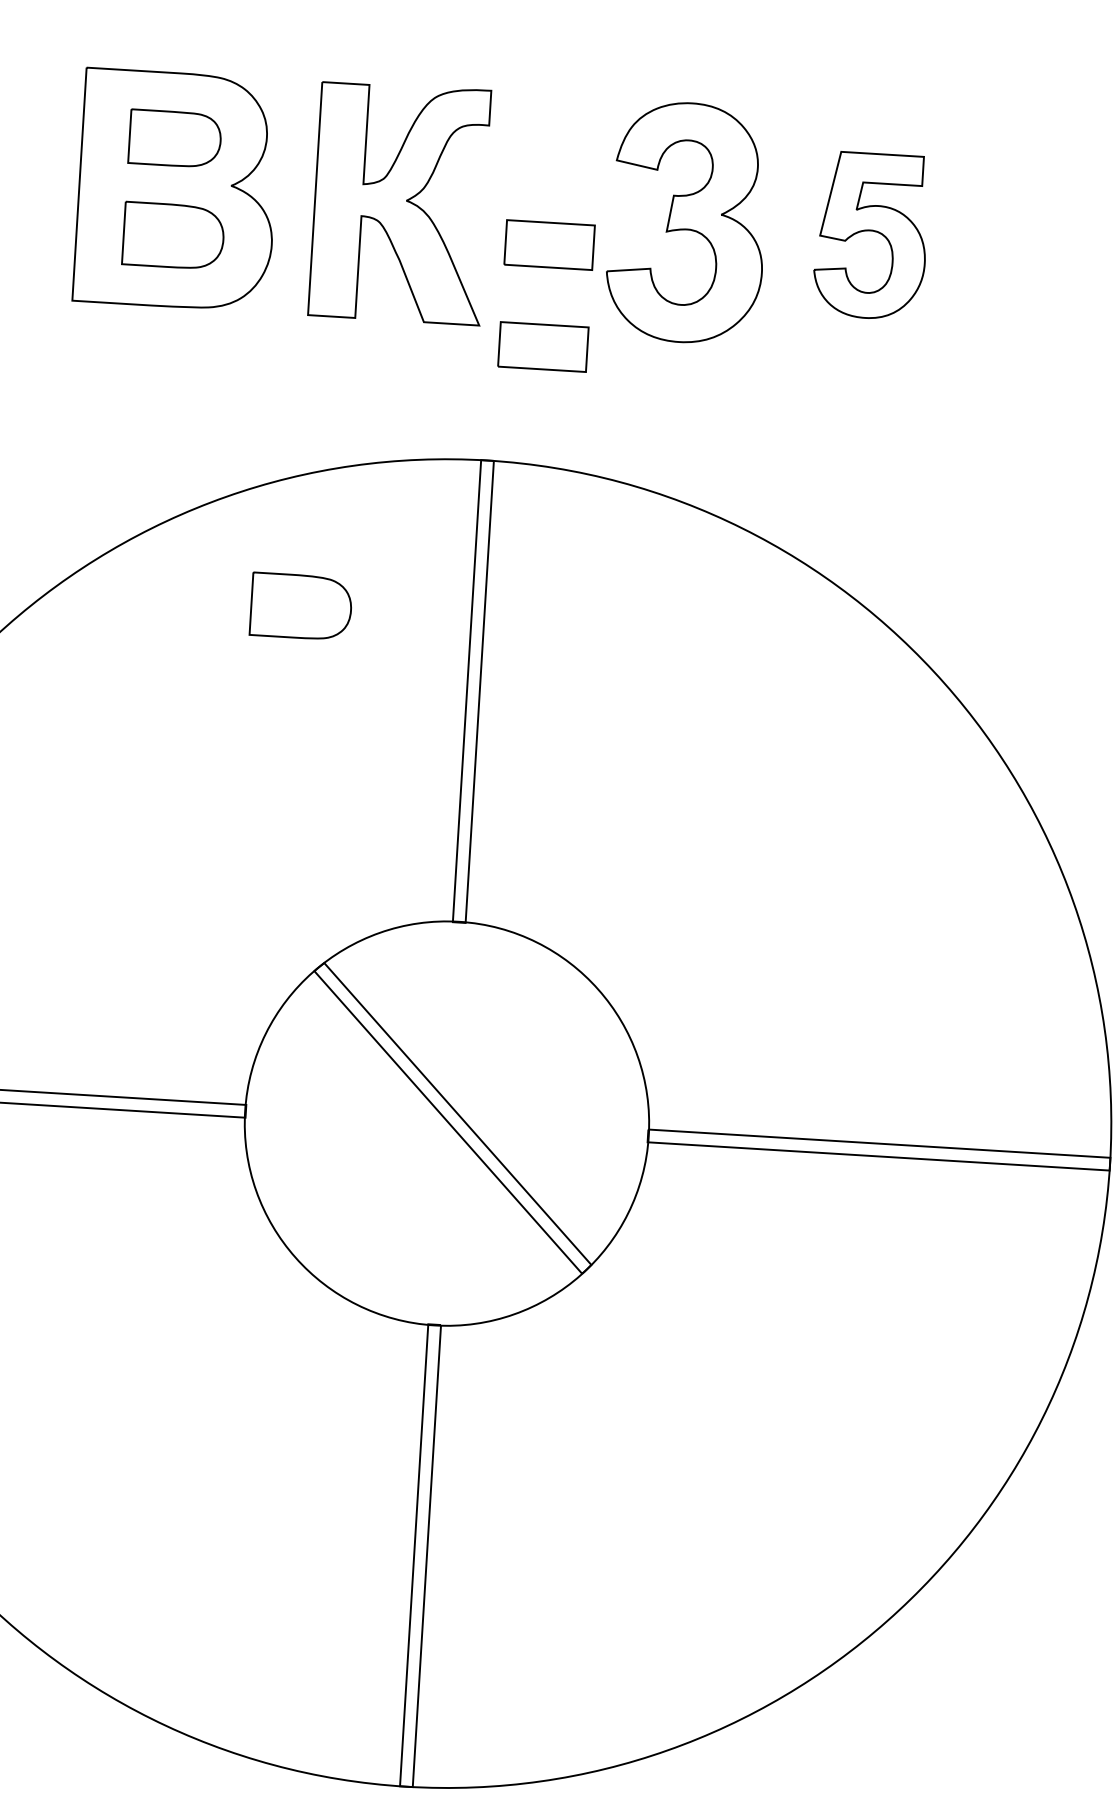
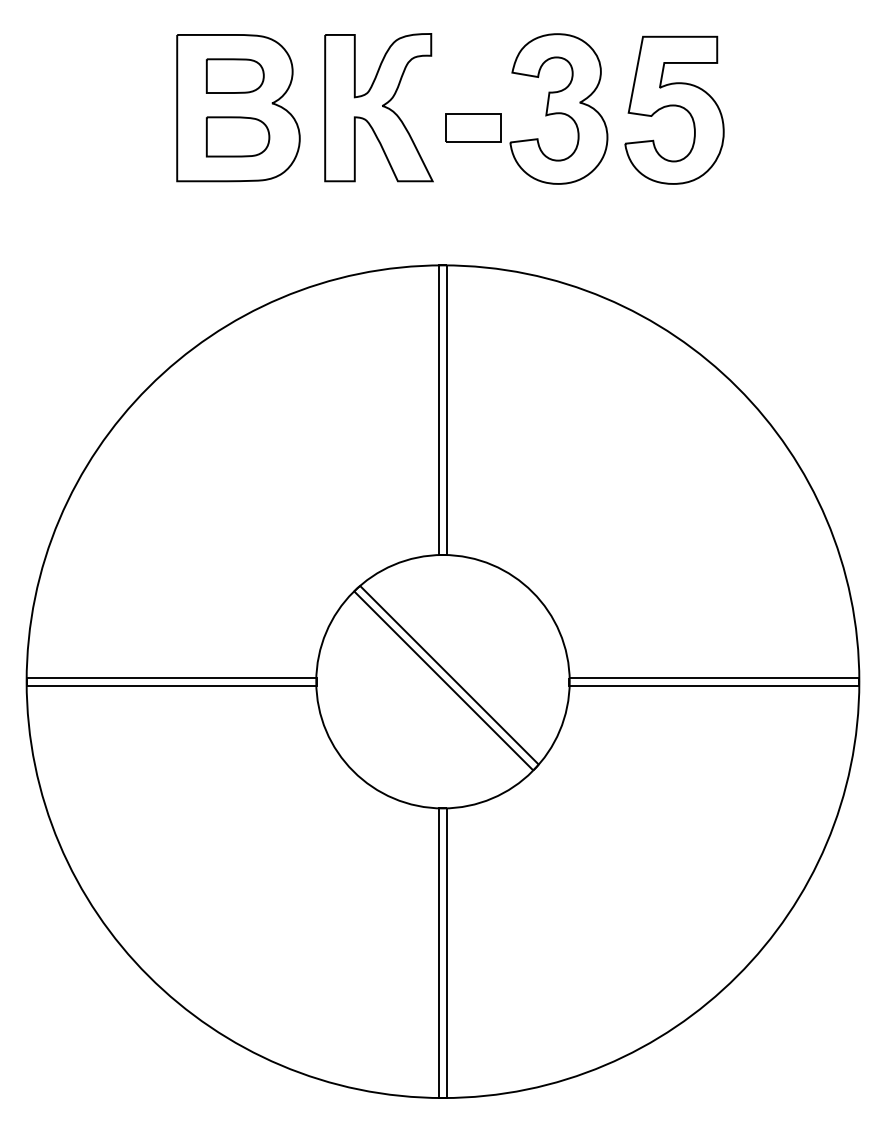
part: (871, 234) -> (674, 109), size x1.43
part: (543, 345) -> (473, 191), removed
part: (300, 605) -> (331, 363), removed

